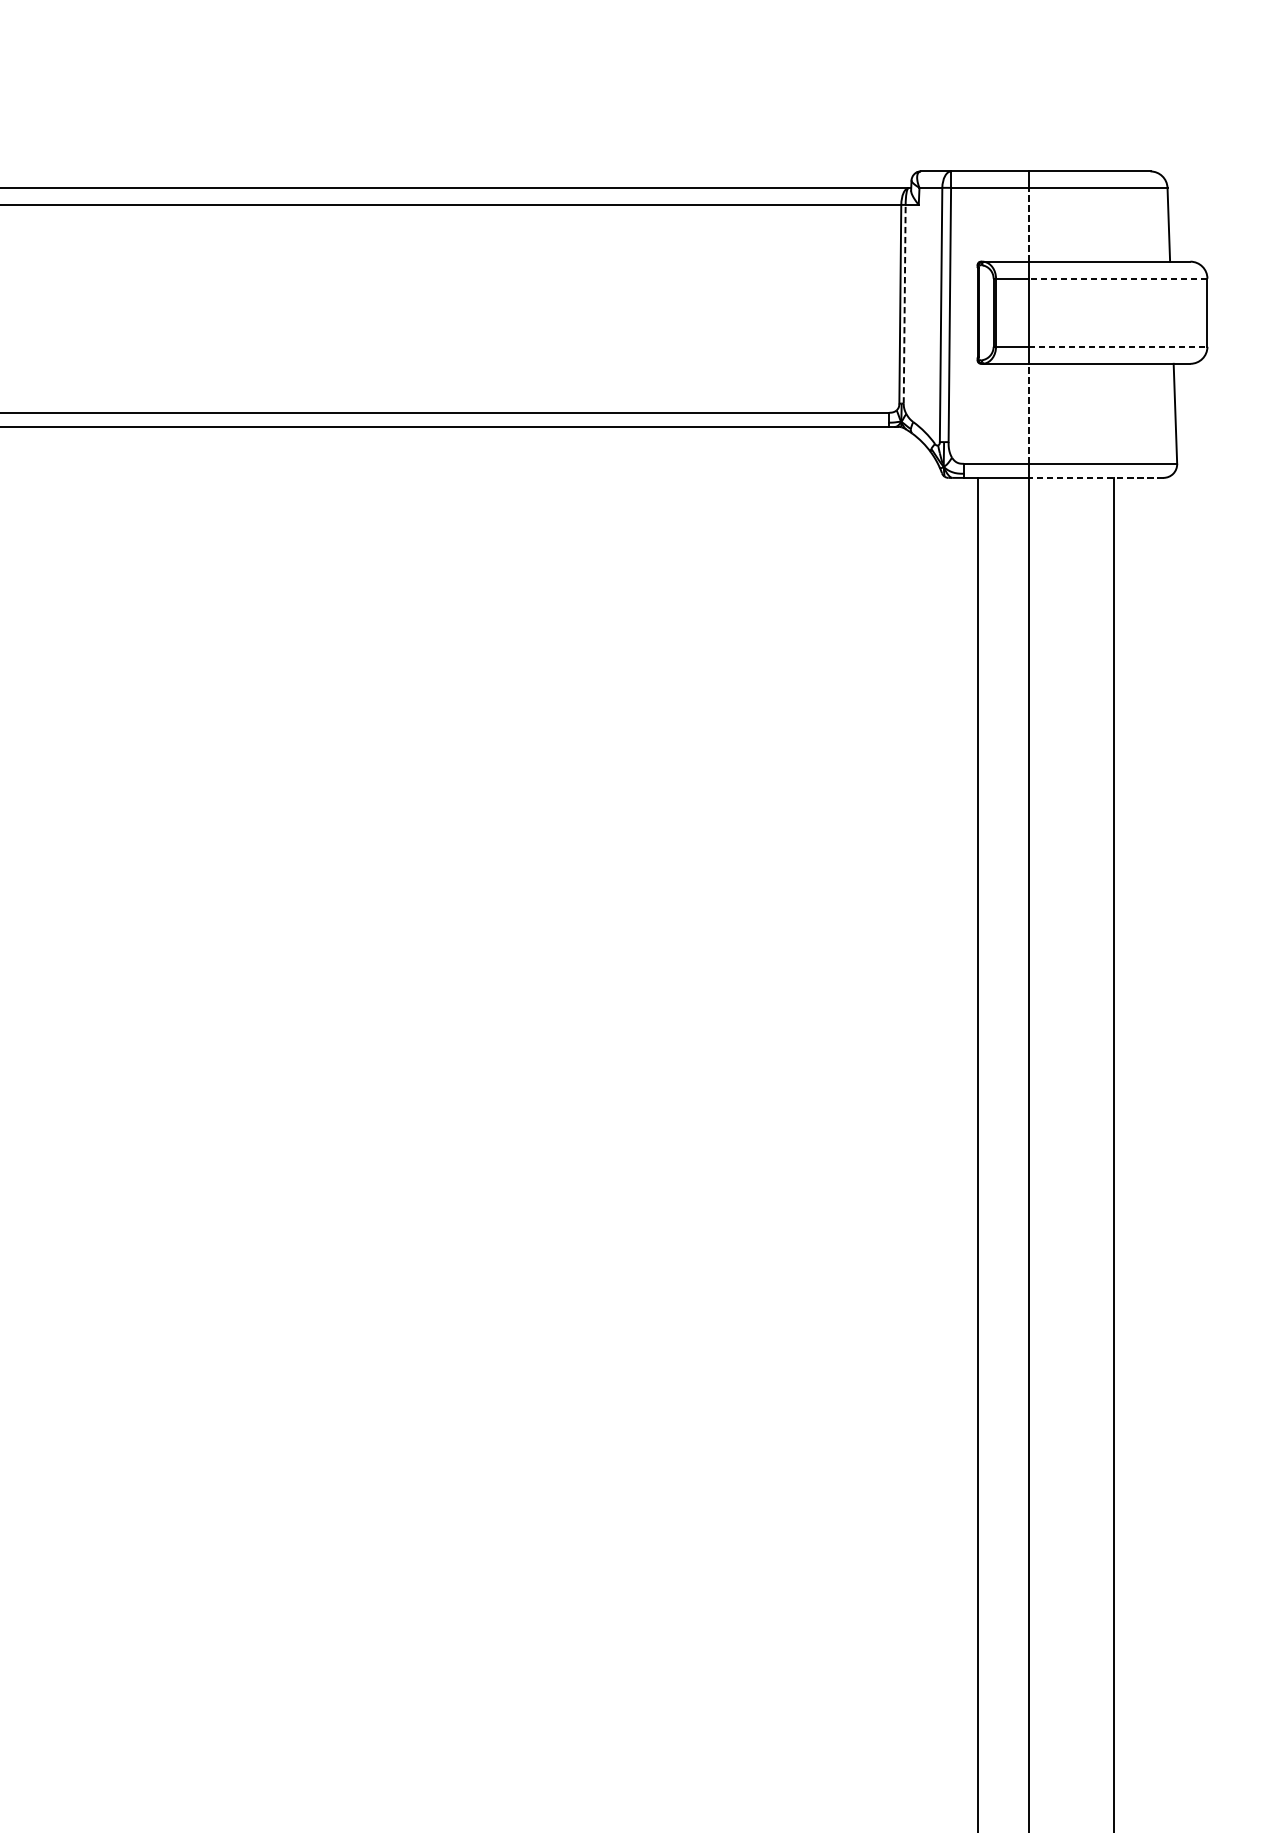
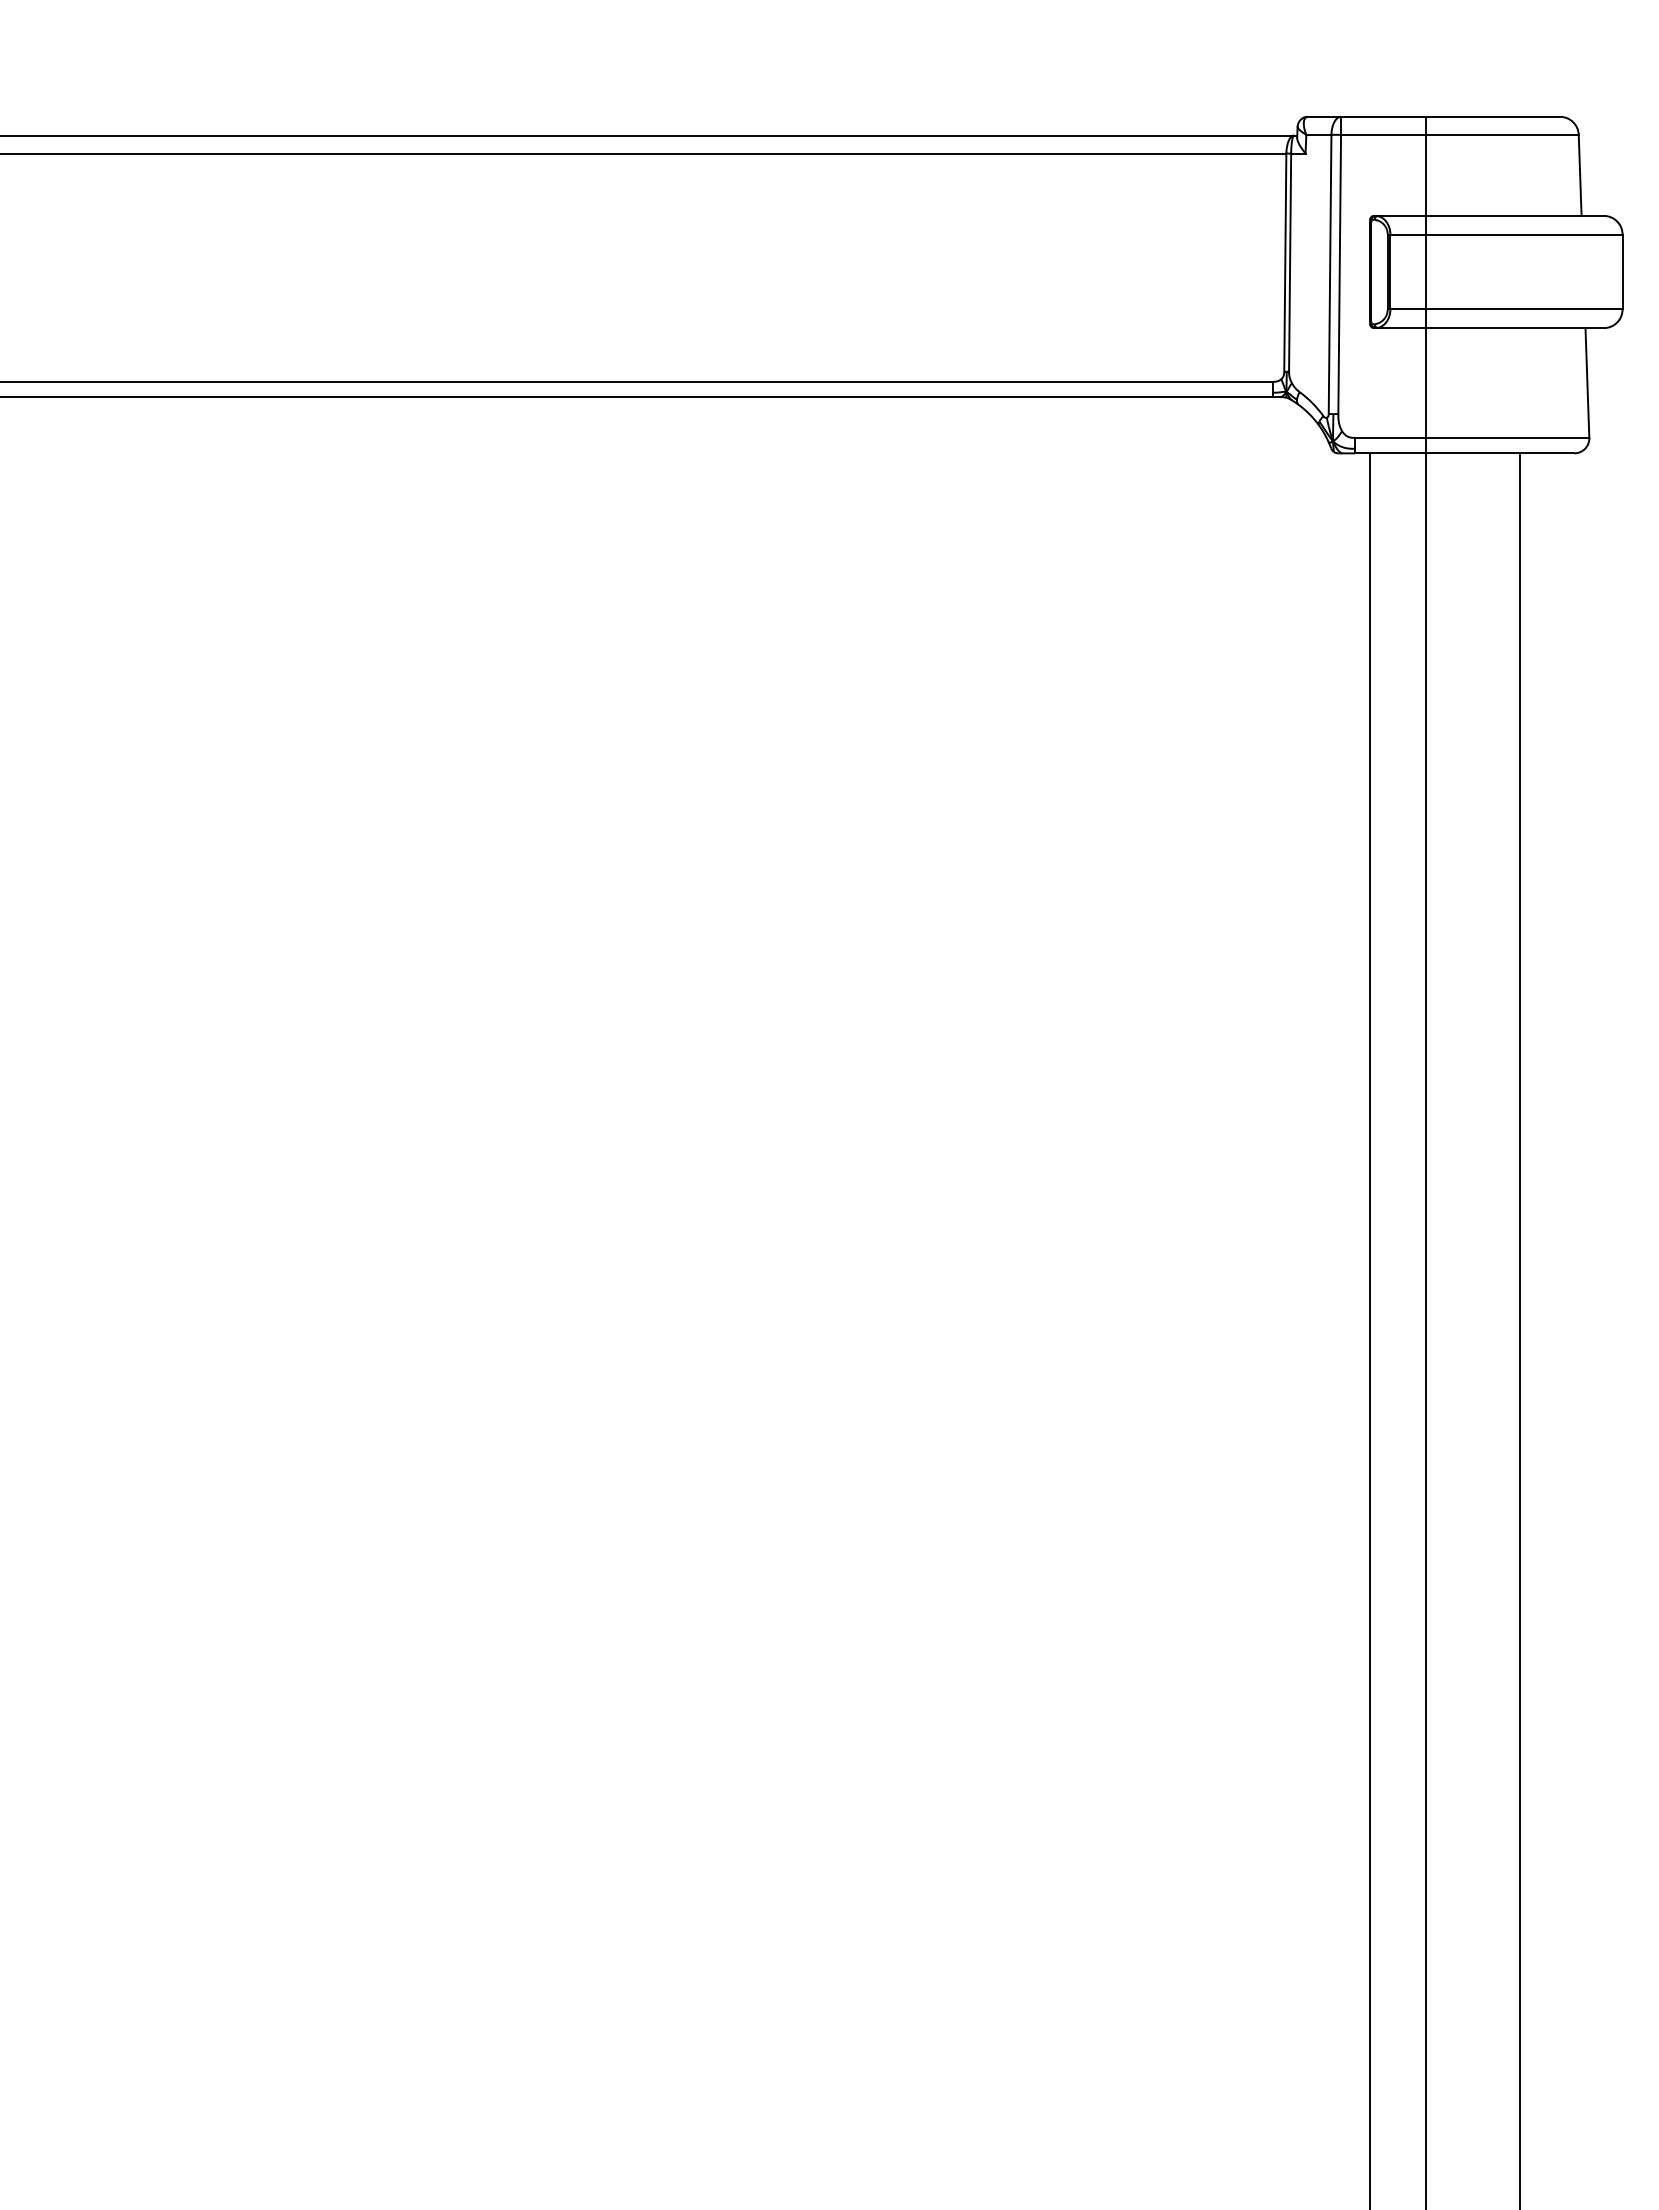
line: (1028, 224) -> (1426, 175), dashed -> solid
line: (1117, 278) -> (1523, 234), dashed -> solid
line: (905, 304) -> (1290, 262), dashed -> solid
line: (1118, 346) -> (1524, 309), dashed -> solid
line: (1028, 414) -> (1426, 383), dashed -> solid
line: (1095, 478) -> (1499, 453), dashed -> solid

